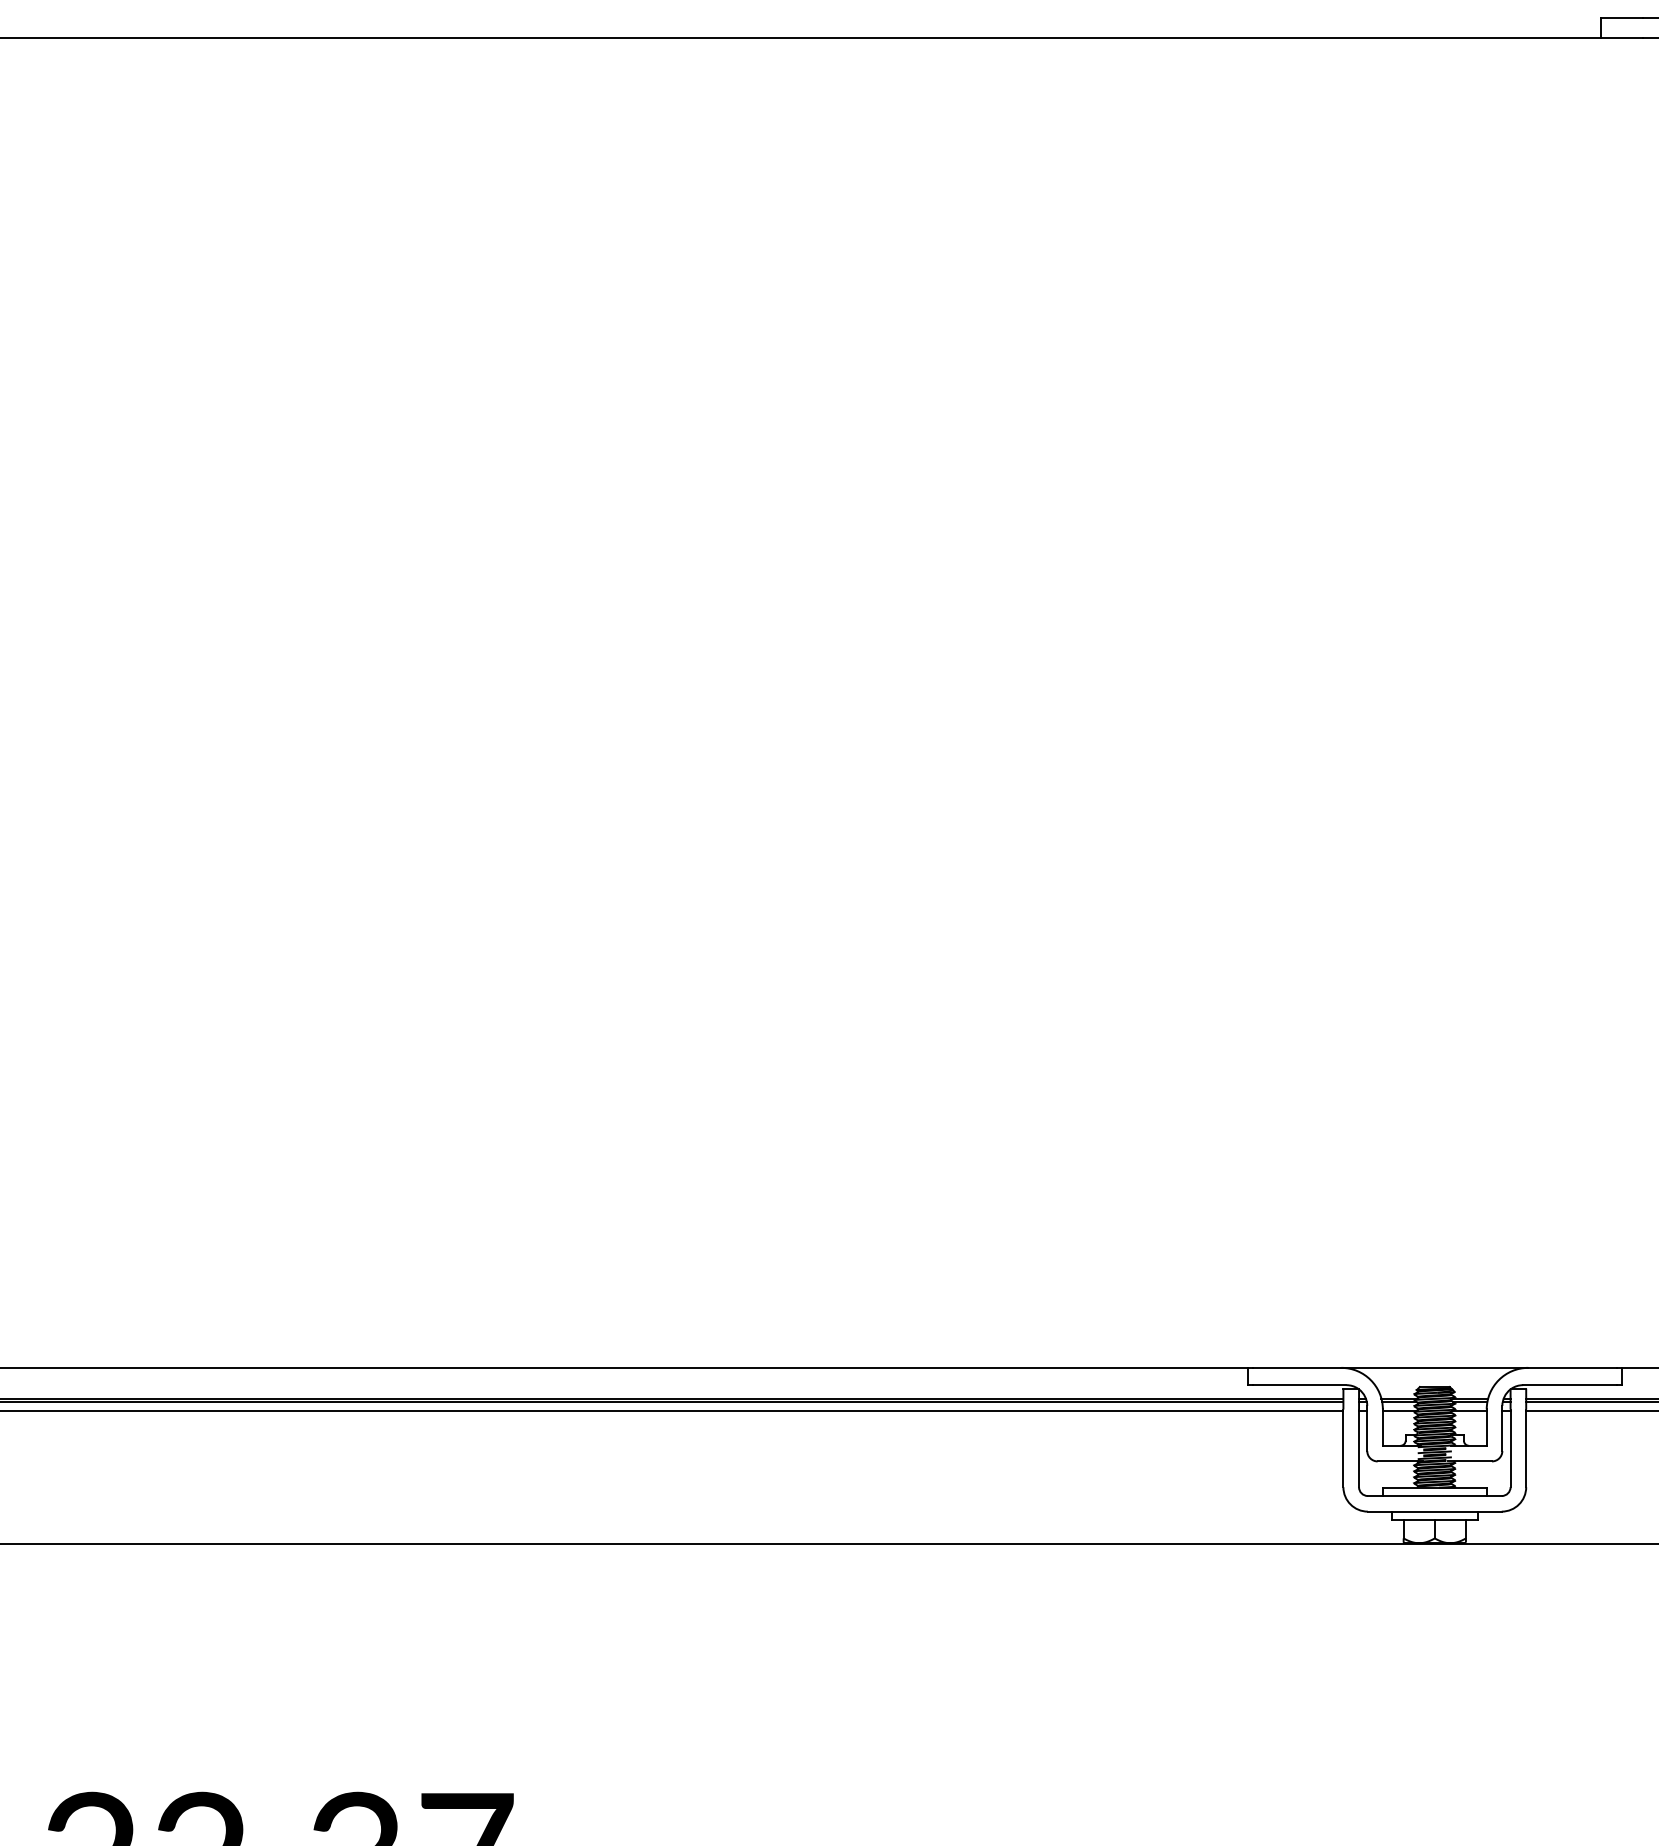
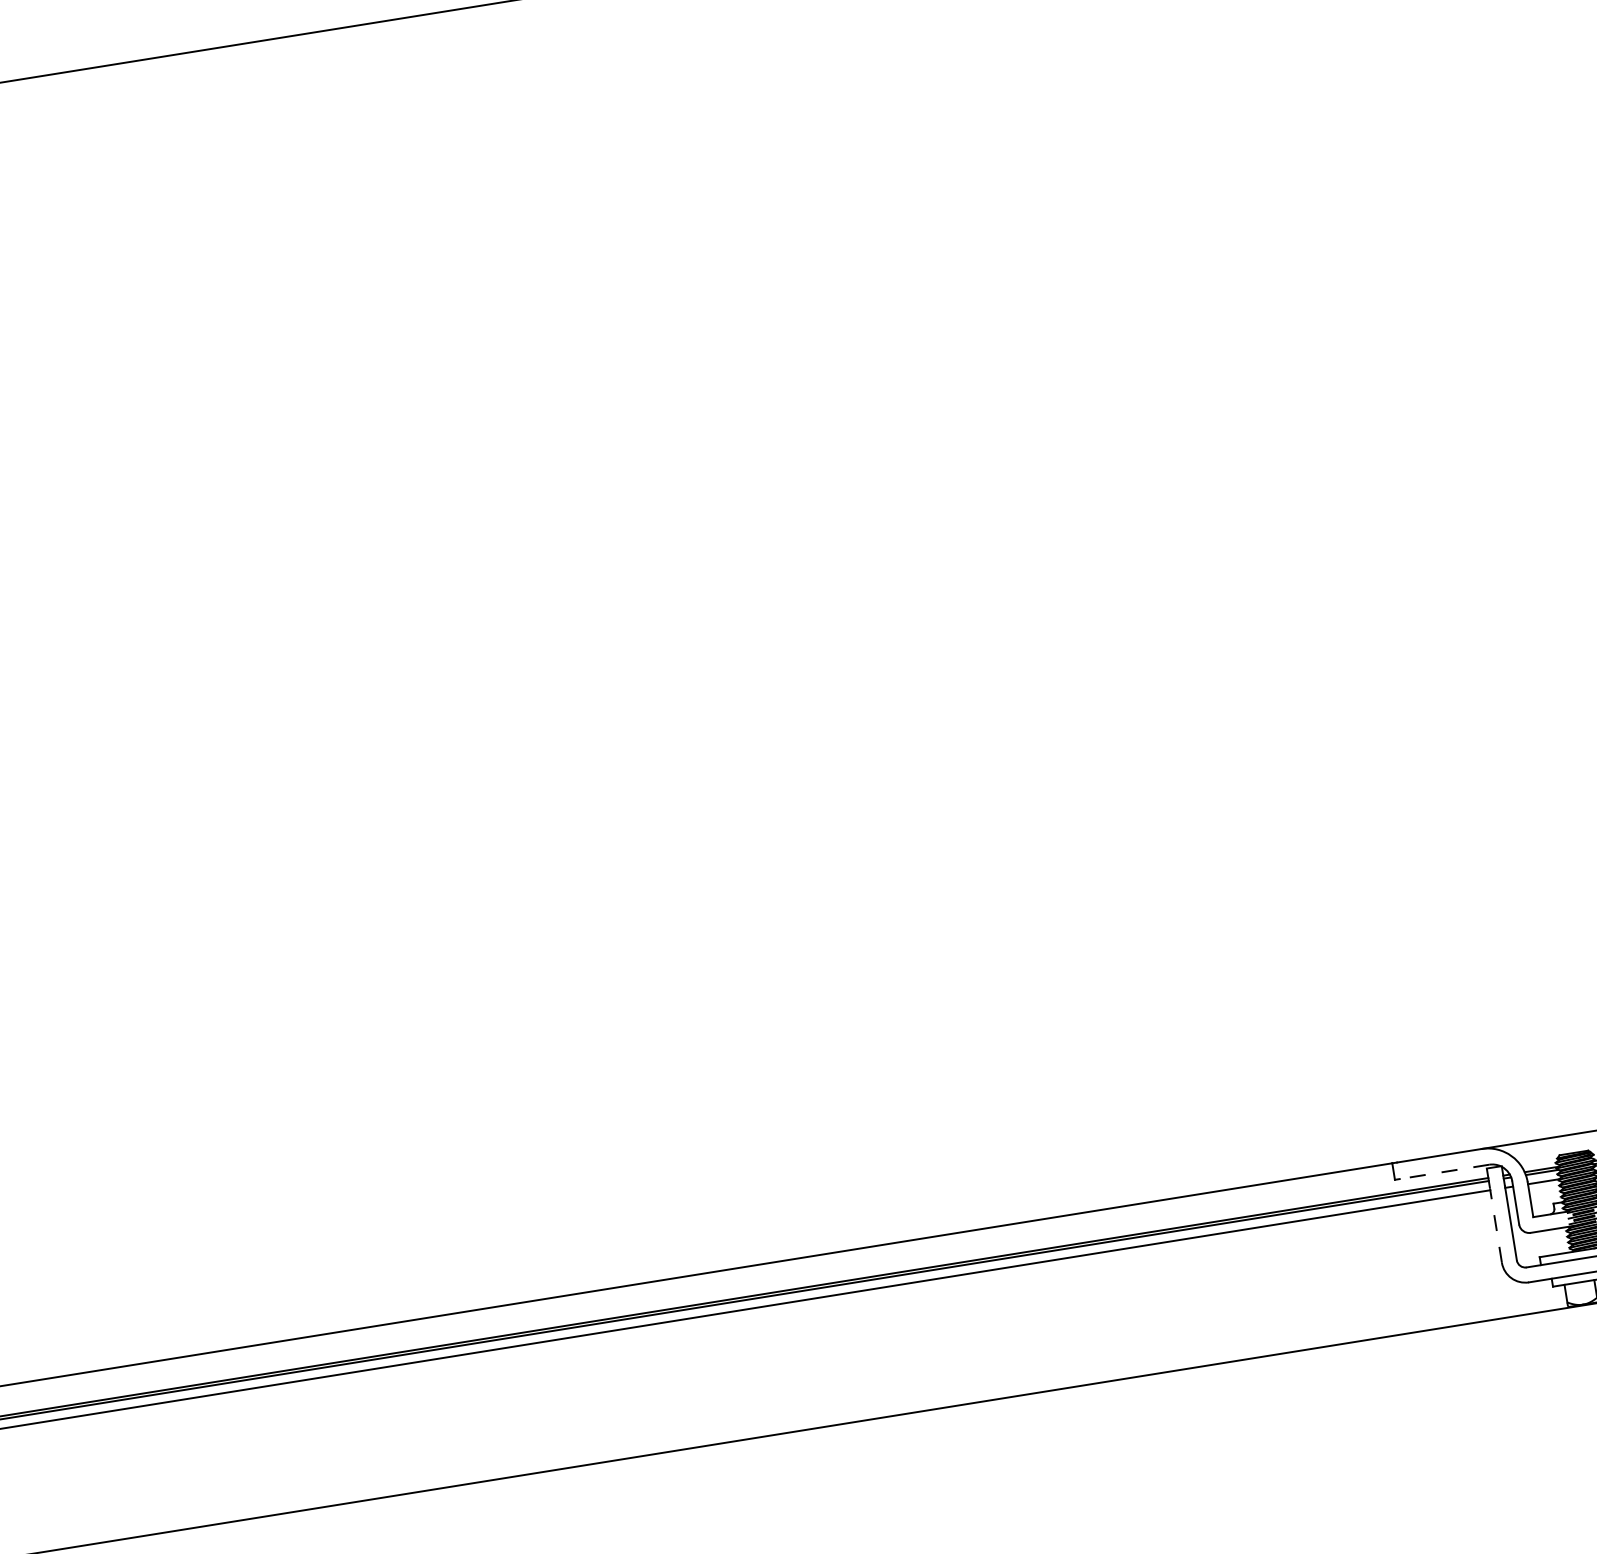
line: (1299, 1385) -> (1444, 1172), solid -> dashed
line: (1343, 1448) -> (1496, 1225), solid -> dashed

